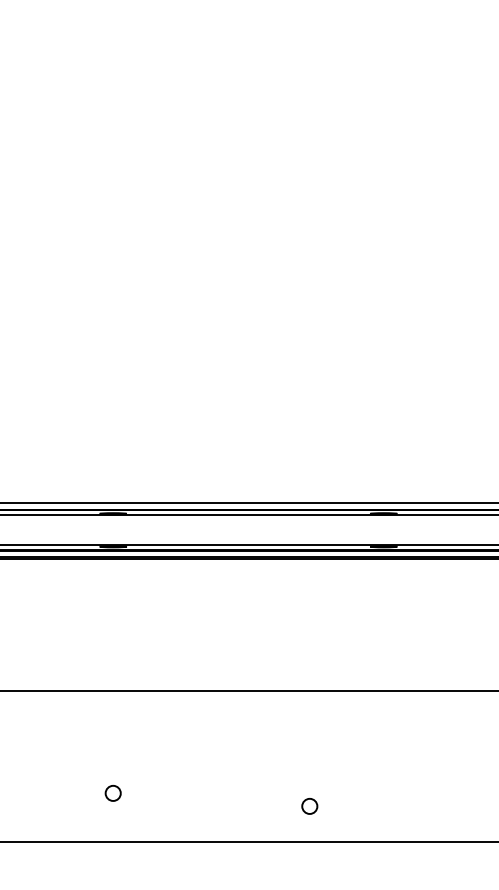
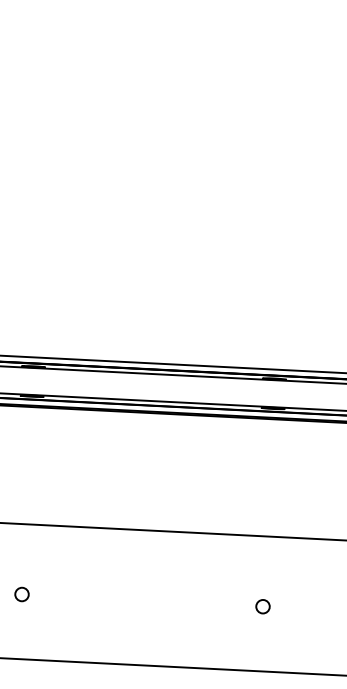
circle: (112, 793) -> (21, 594), moved
circle: (309, 806) -> (262, 606), moved

